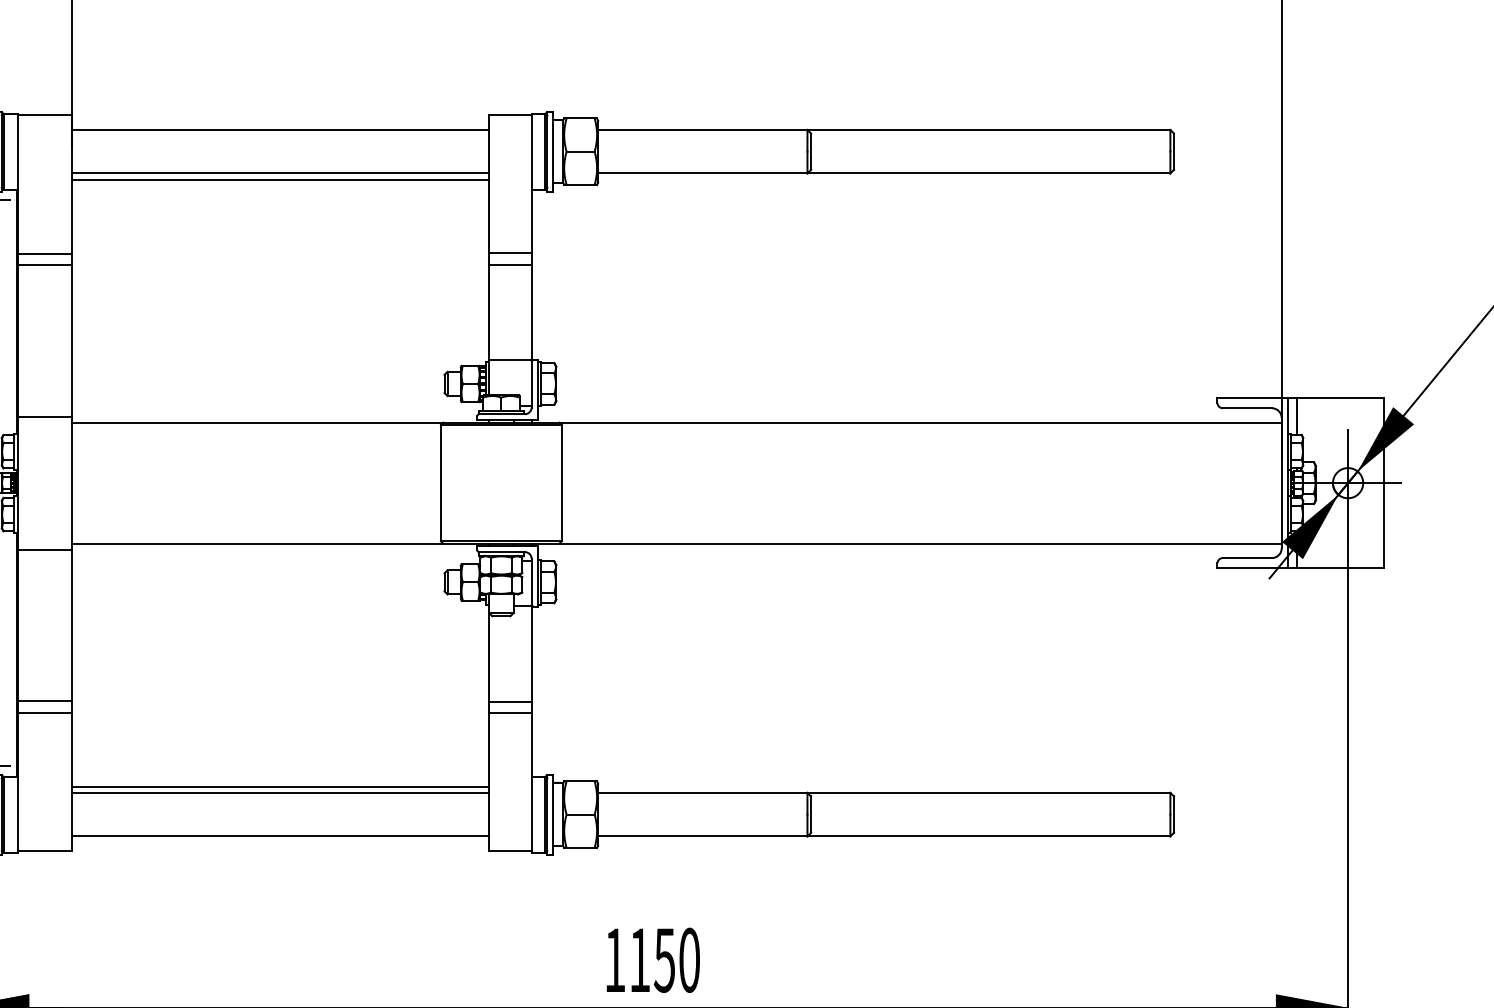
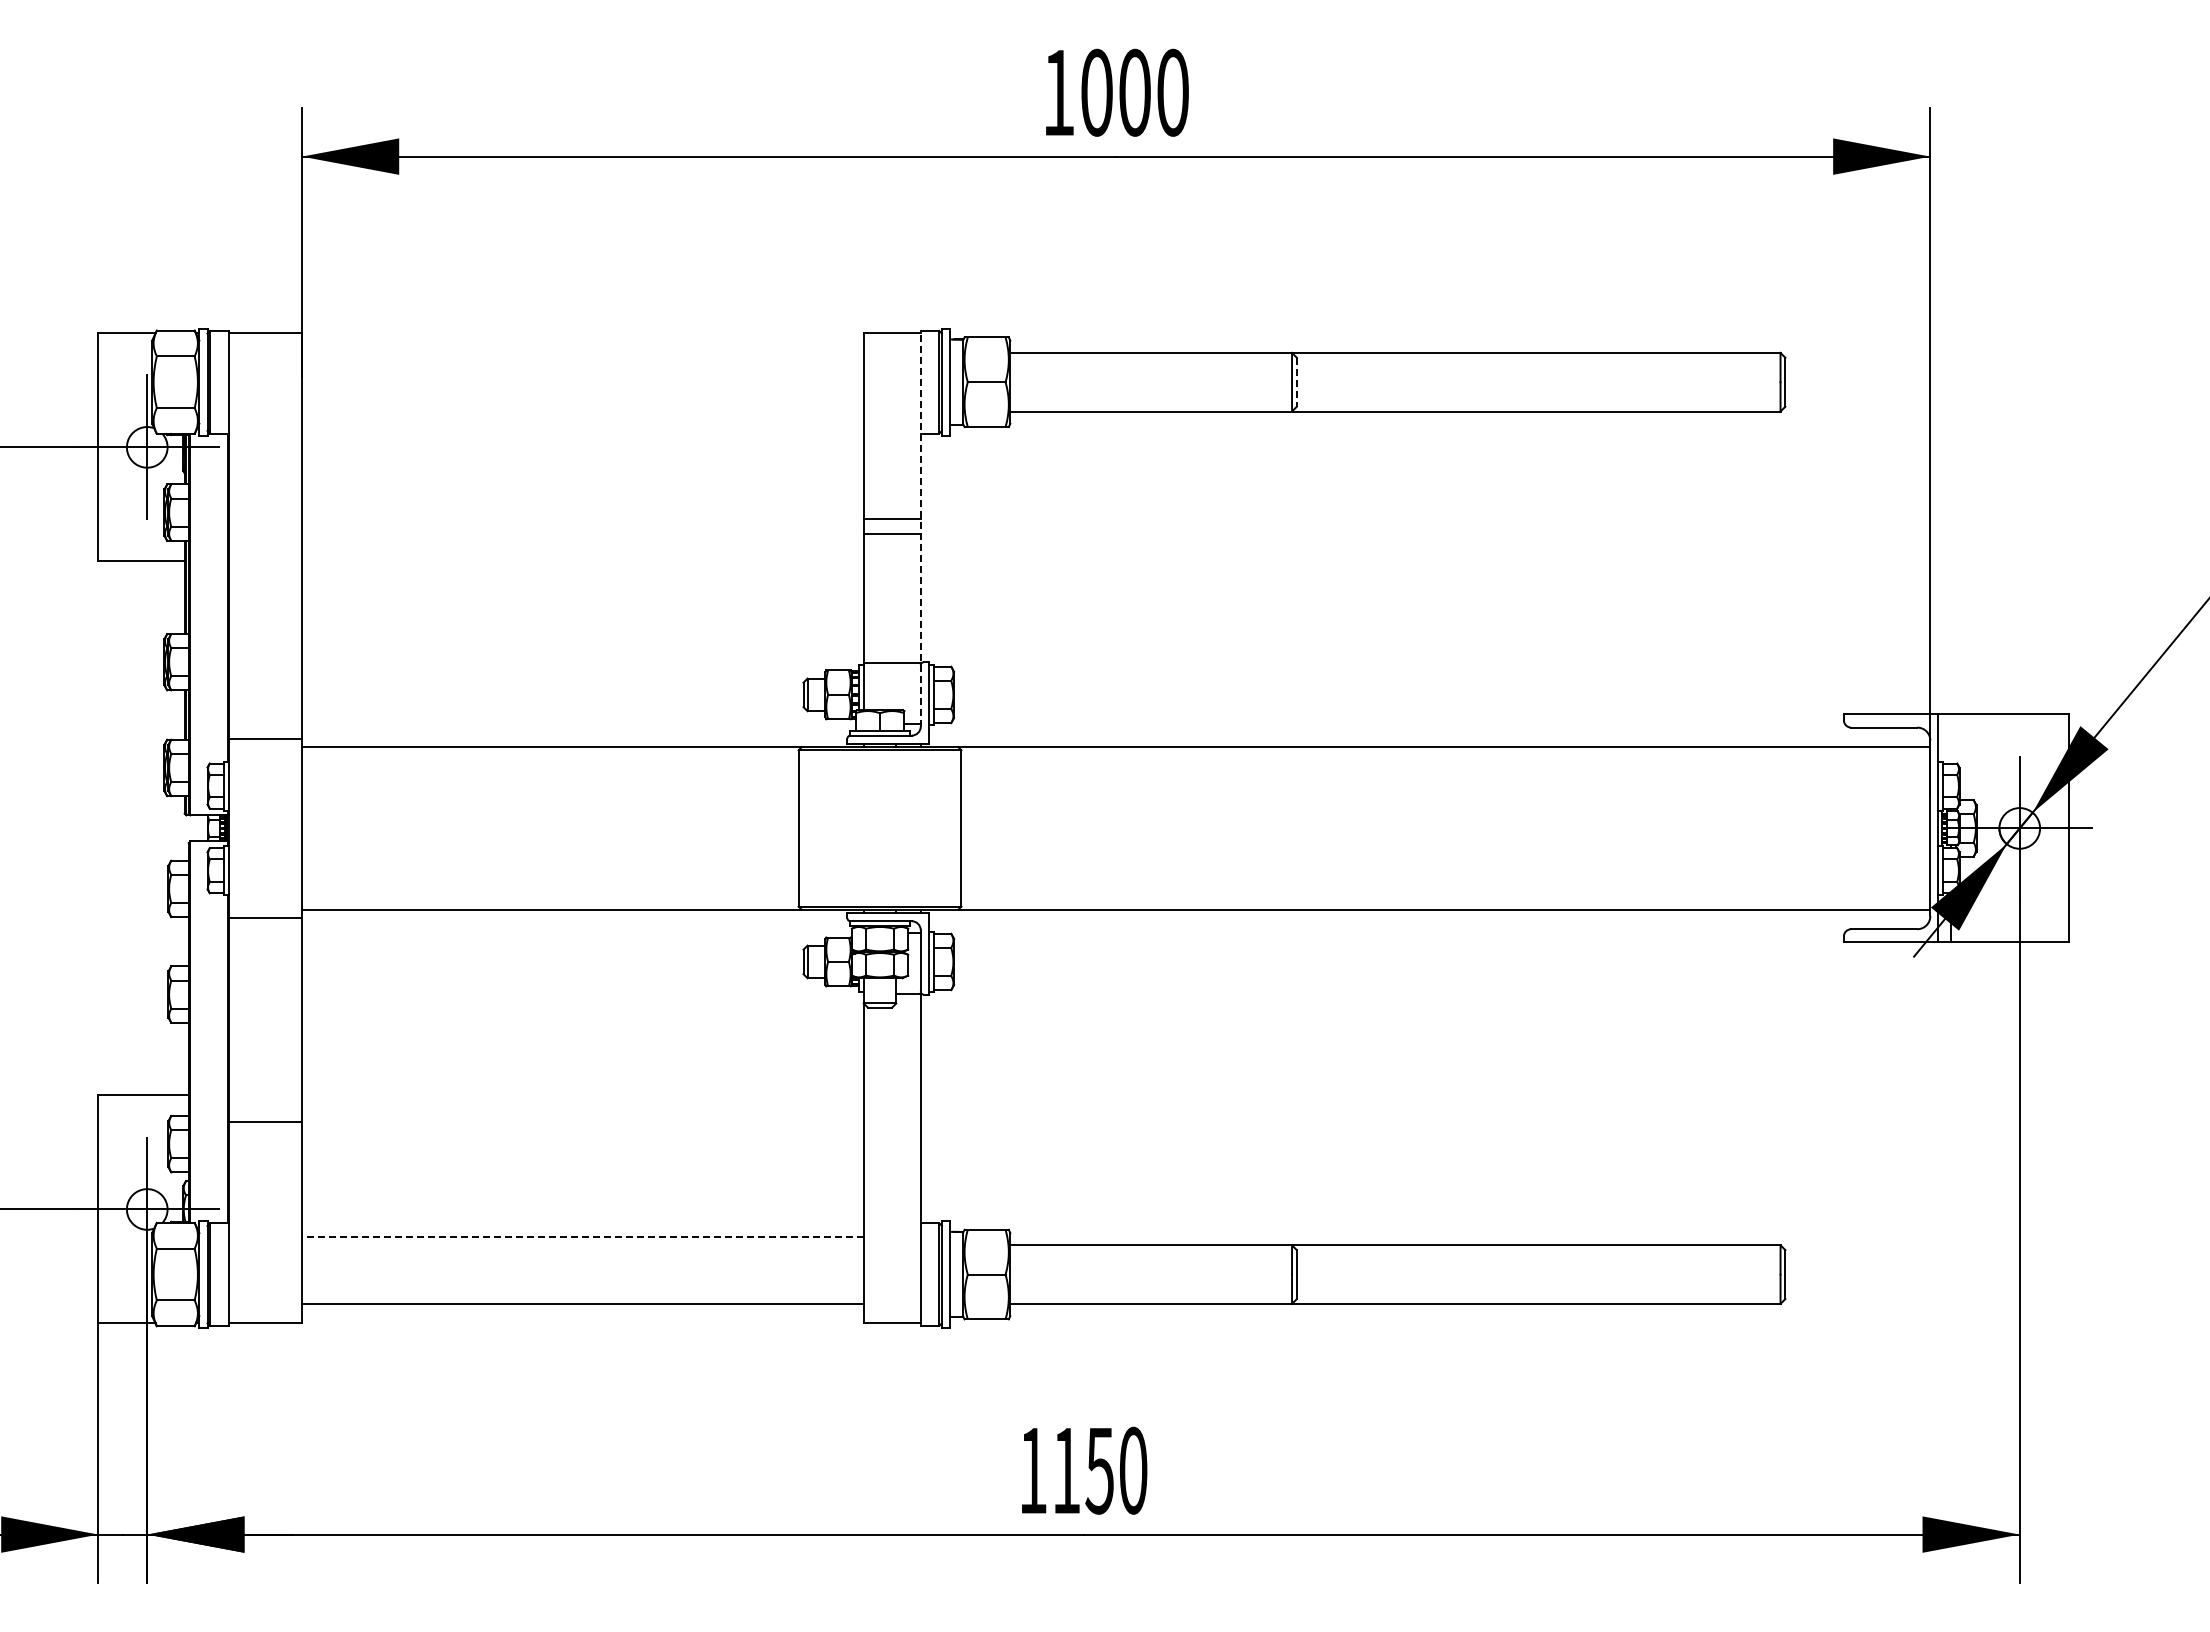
line: (280, 129) -> (582, 352), removed
line: (810, 151) -> (1296, 382), solid -> dashed
line: (280, 173) -> (582, 411), removed
line: (280, 179) -> (582, 419), removed
line: (44, 253) -> (264, 519), removed
line: (531, 260) -> (920, 528), solid -> dashed
line: (44, 265) -> (264, 535), removed
line: (1297, 416) -> (1951, 738), removed
line: (509, 701) -> (891, 1122), removed
line: (44, 712) -> (264, 1137), removed
line: (509, 713) -> (891, 1138), removed
line: (280, 787) -> (582, 1237), solid -> dashed
line: (280, 793) -> (582, 1245), removed

